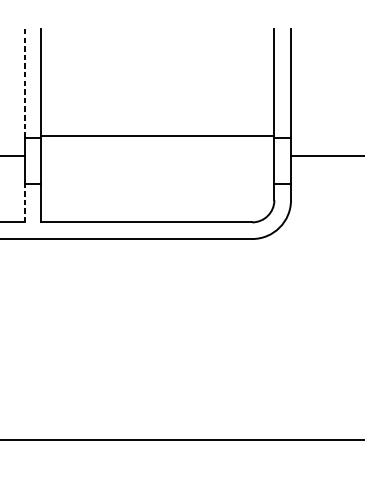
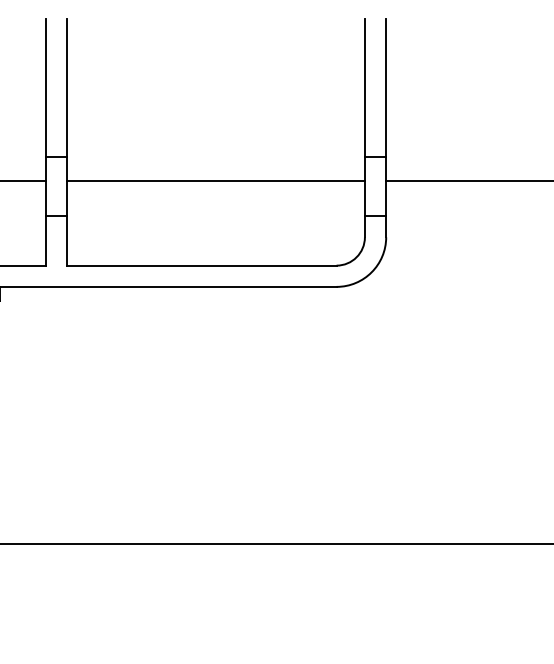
line: (24, 83) -> (45, 87), dashed -> solid
line: (157, 135) -> (215, 180), moved
line: (24, 202) -> (45, 240), dashed -> solid

